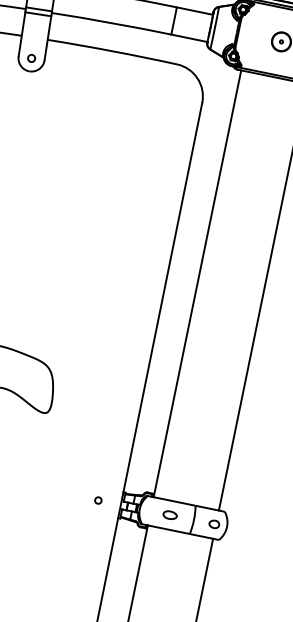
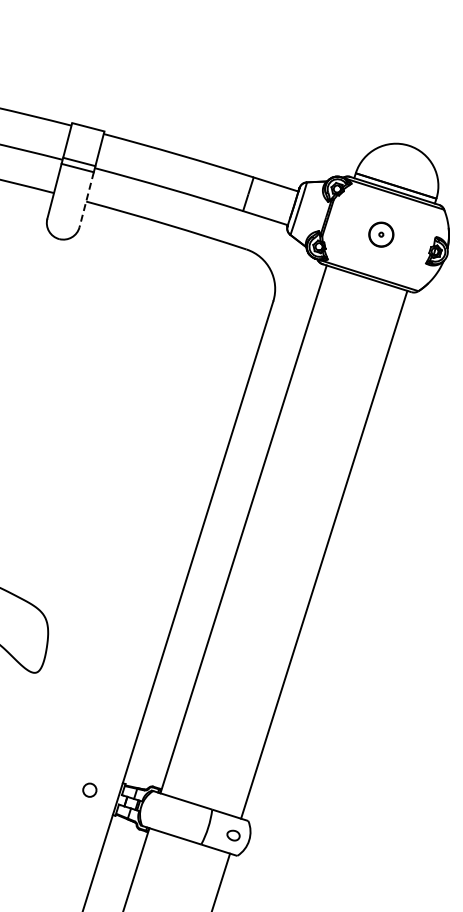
line: (47, 38) -> (86, 200), solid -> dashed
circle: (31, 58) -> (63, 222), removed
circle: (98, 500) -> (90, 790), size x1.6
part: (169, 515) -> (178, 818), removed

